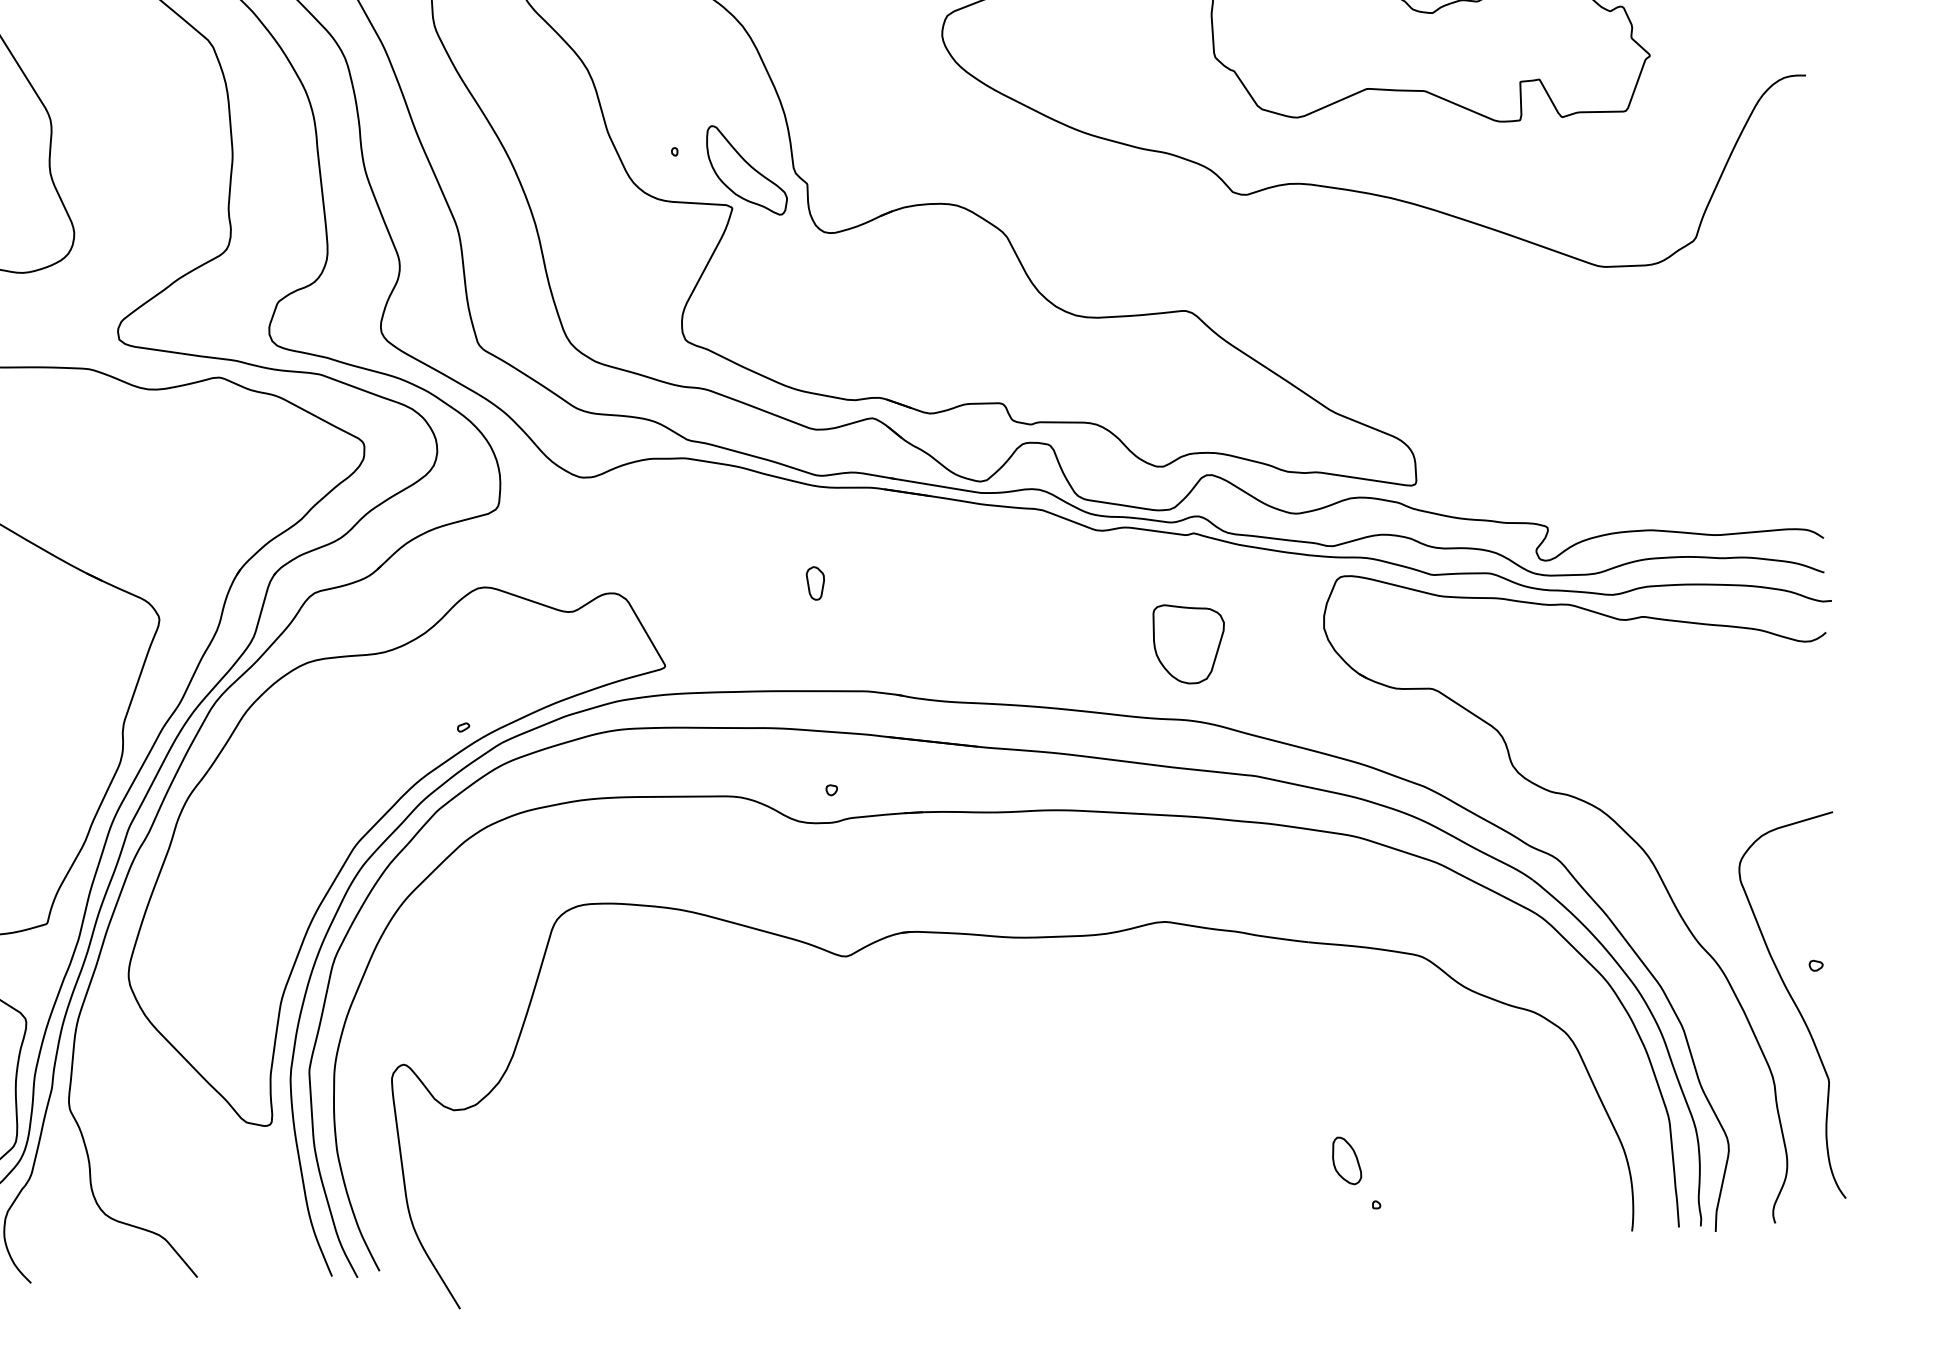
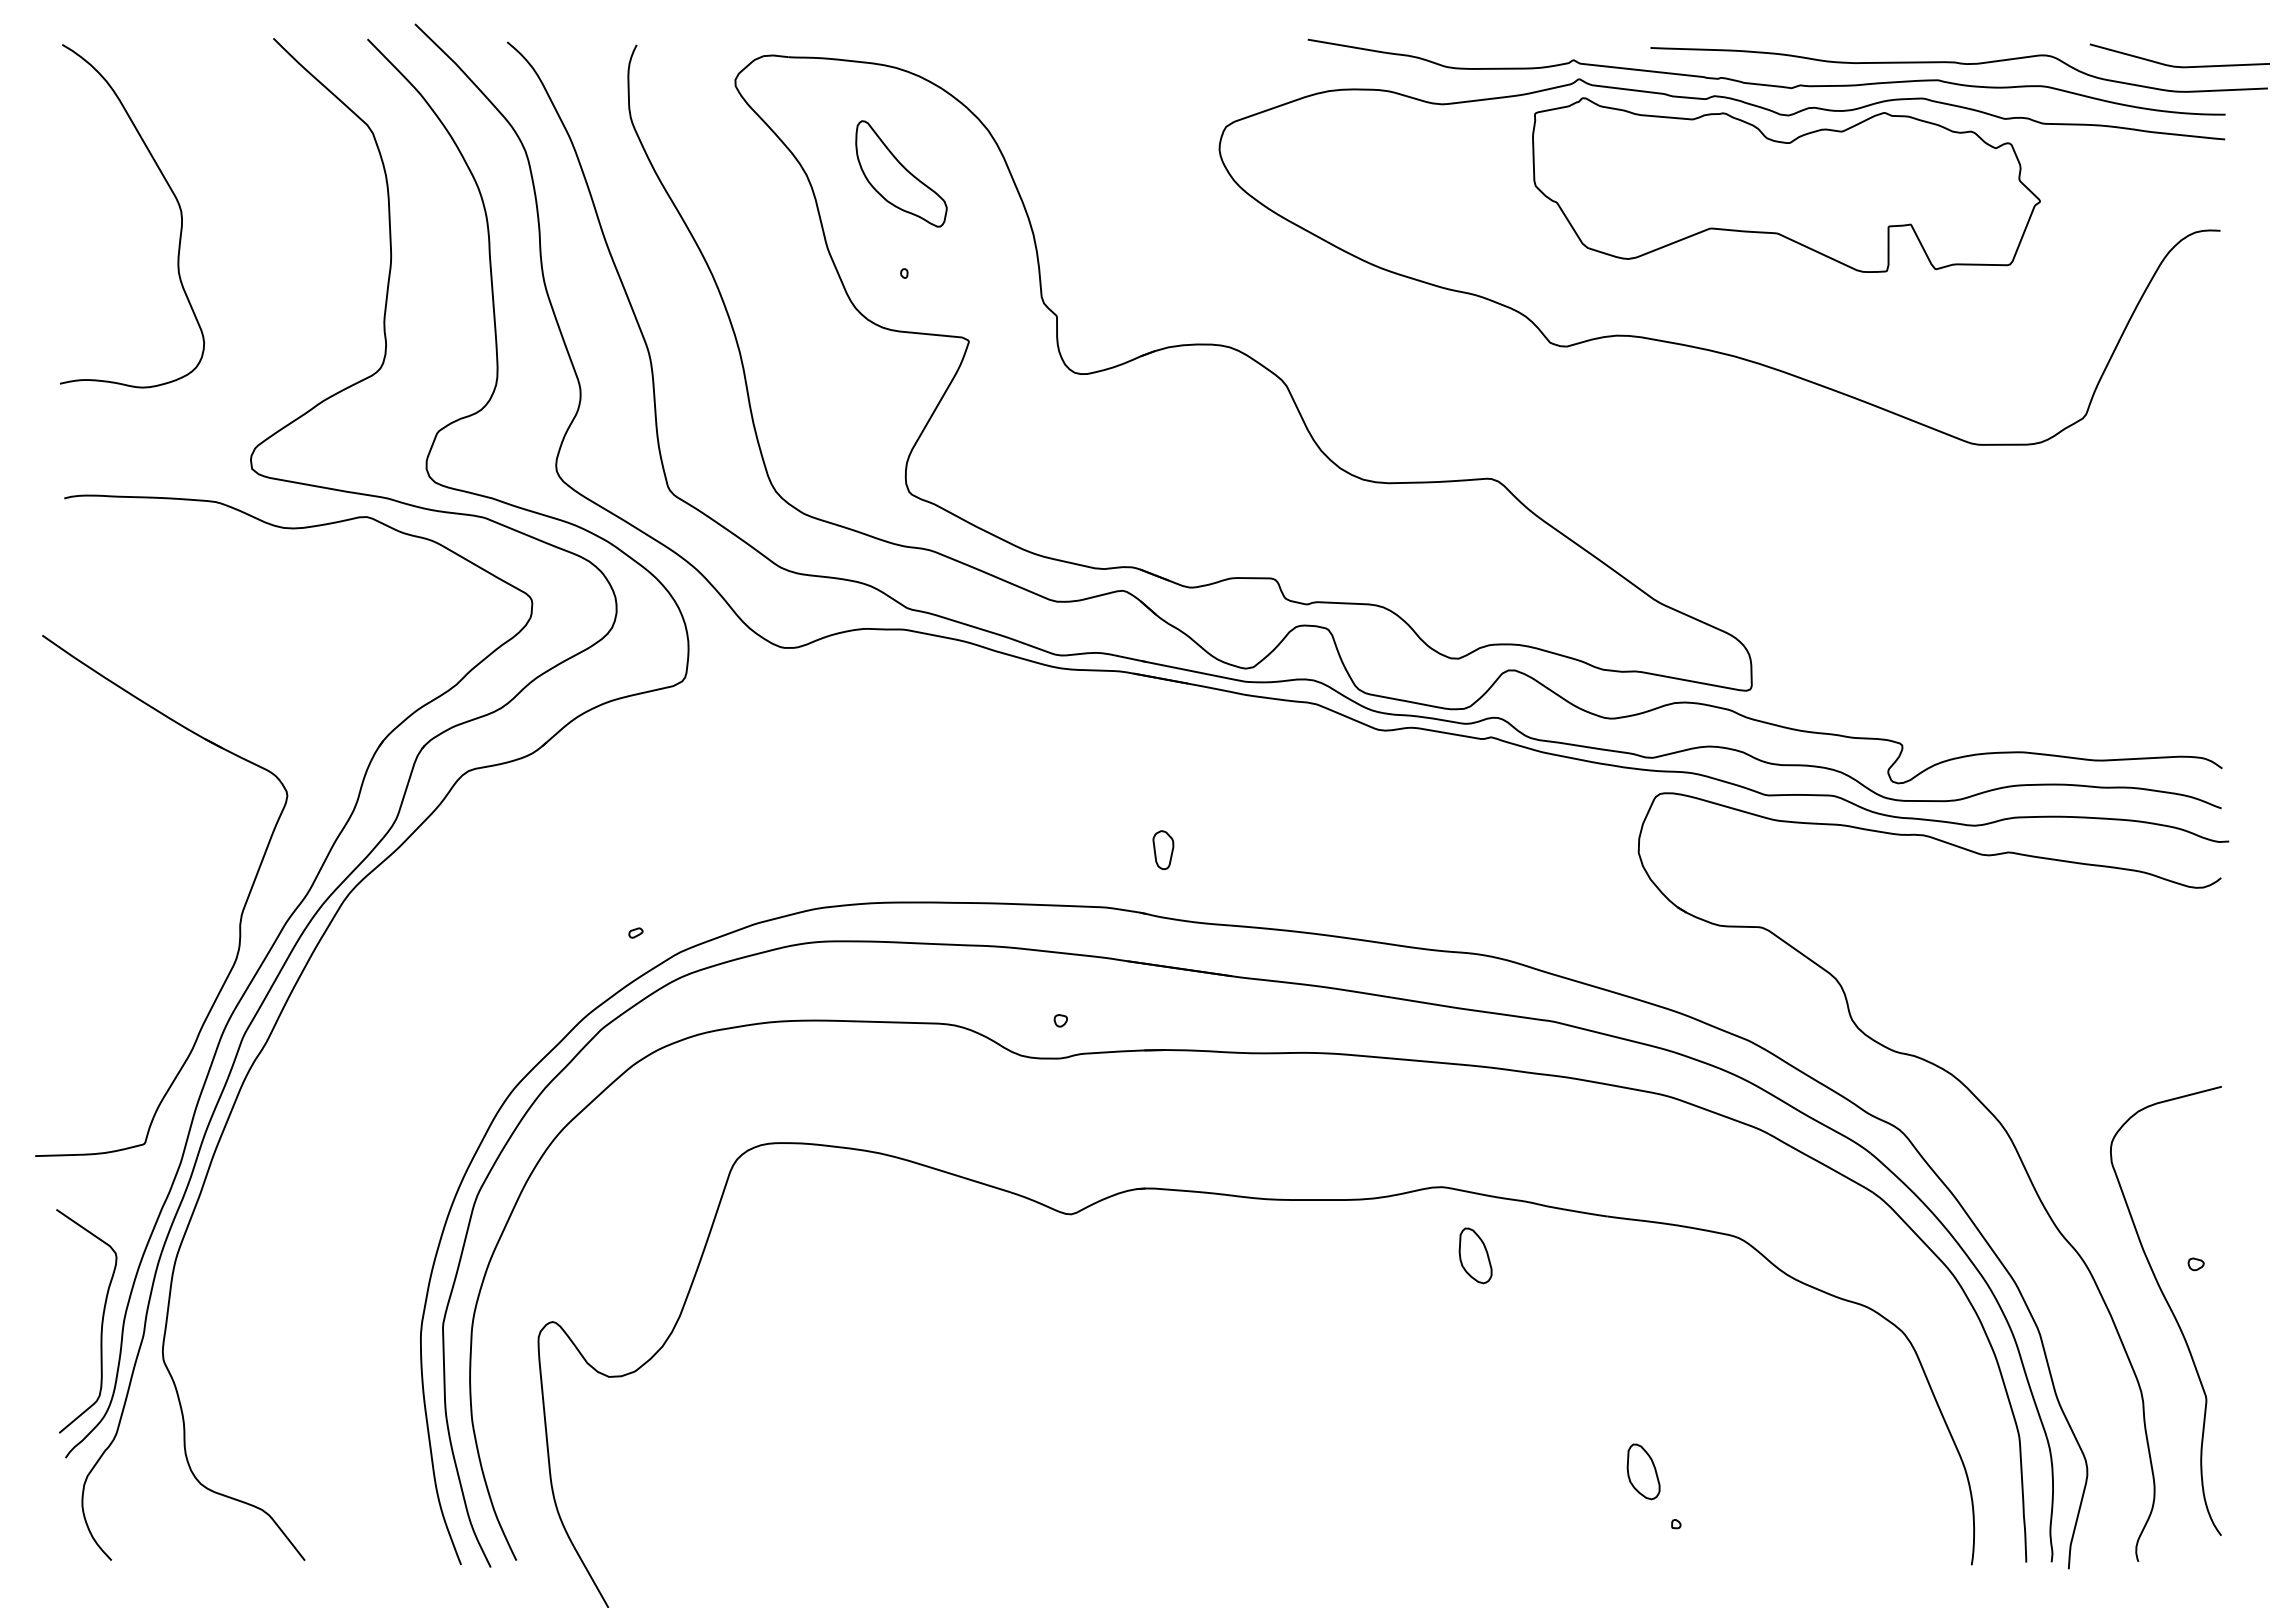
part: (746, 169) -> (901, 173), moved
part: (815, 582) -> (1163, 849), moved
part: (1189, 643) -> (1481, 865), removed
part: (371, 830) -> (524, 1048), removed
part: (1195, 979) -> (1475, 1255), added

